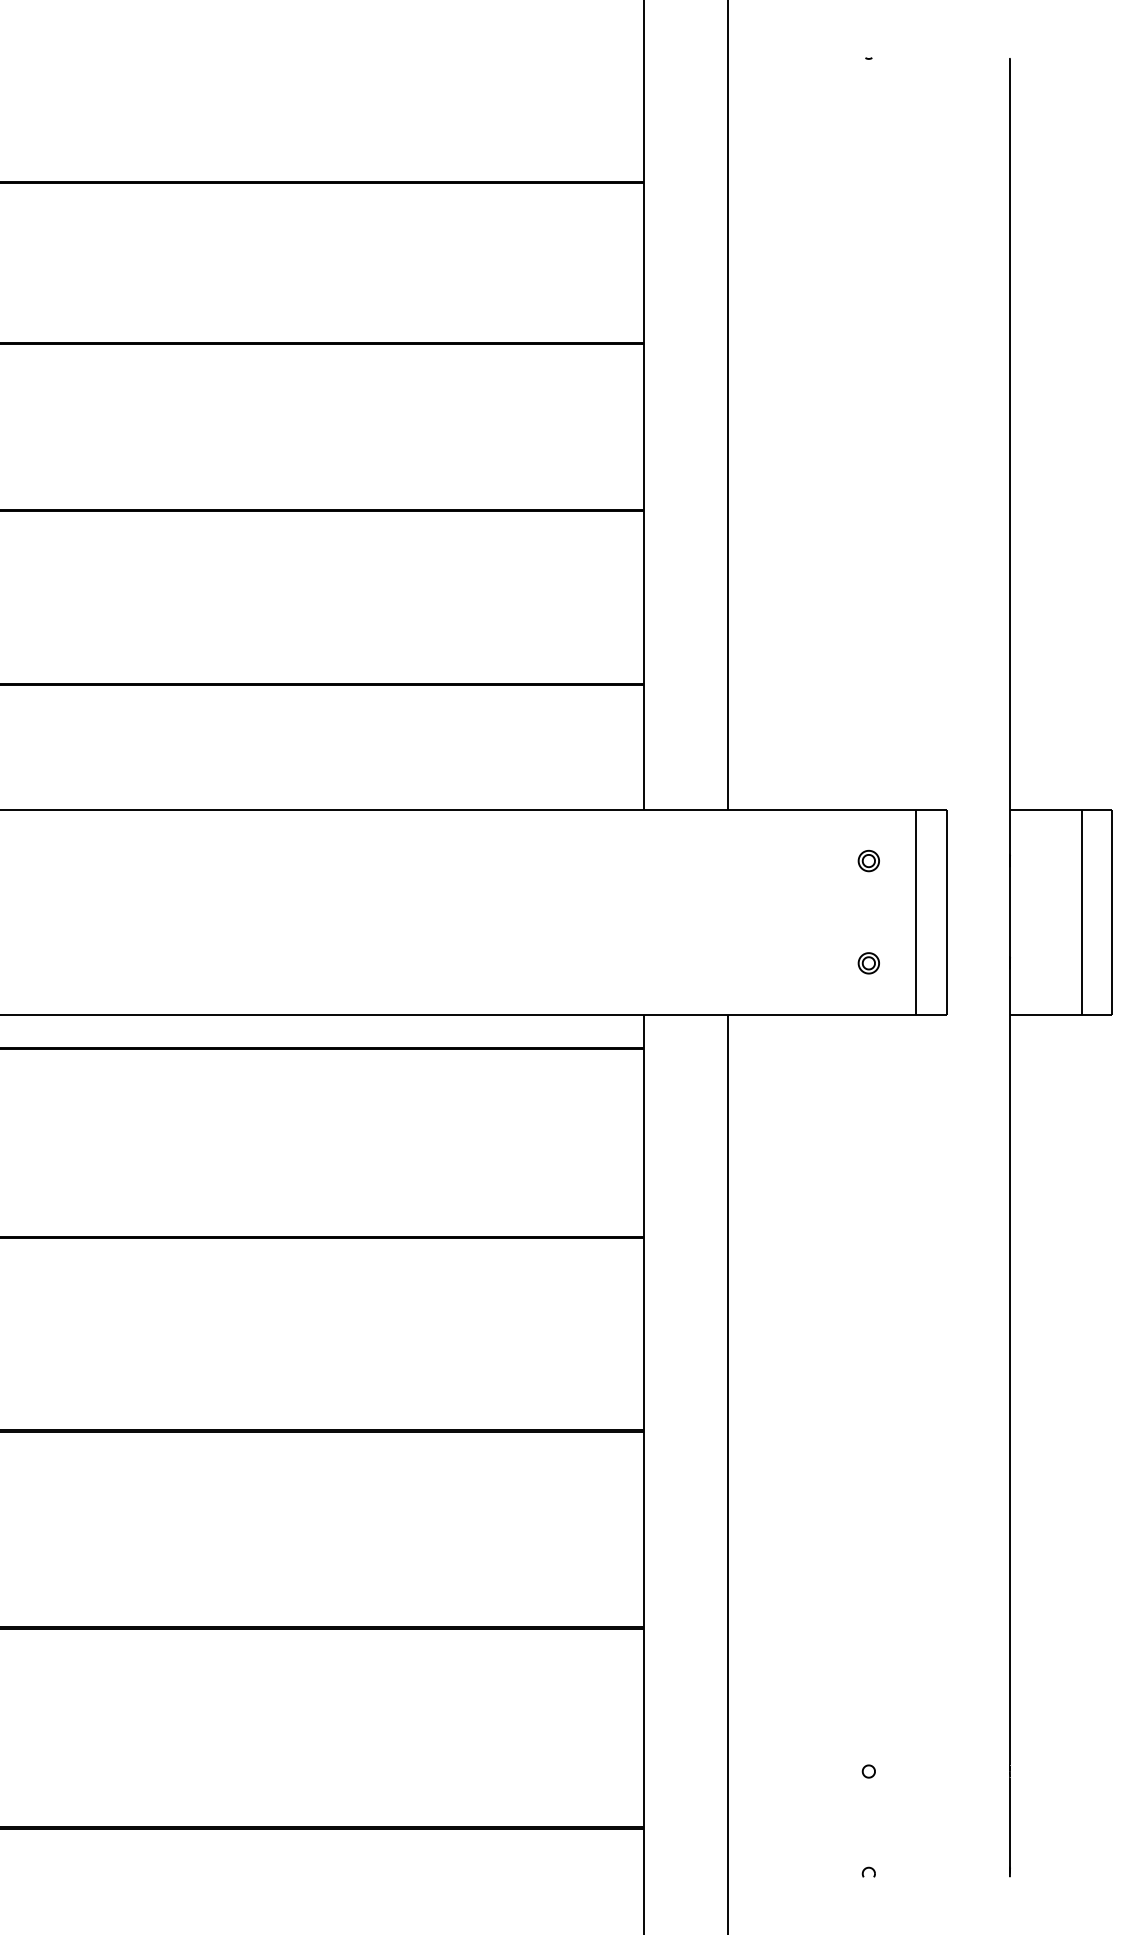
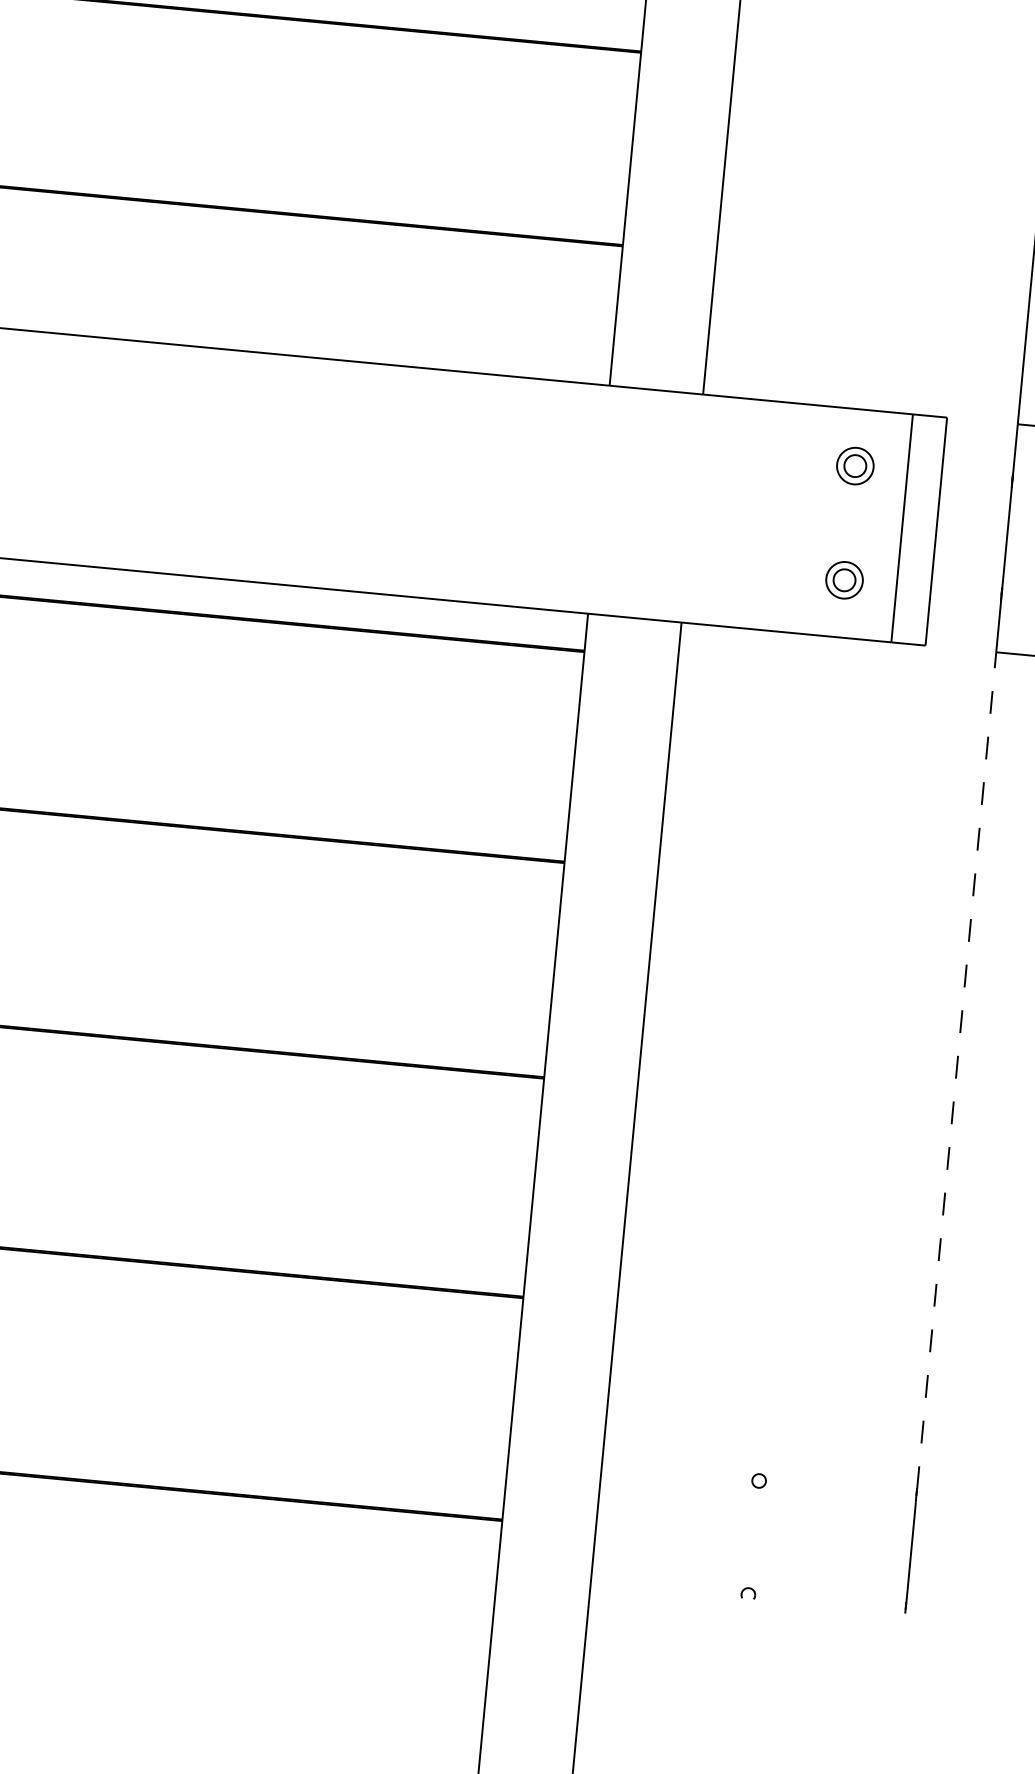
part: (868, 861) -> (854, 466), size x1.6
part: (868, 963) -> (843, 580), size x1.6
line: (1010, 1389) -> (957, 1070), solid -> dashed

